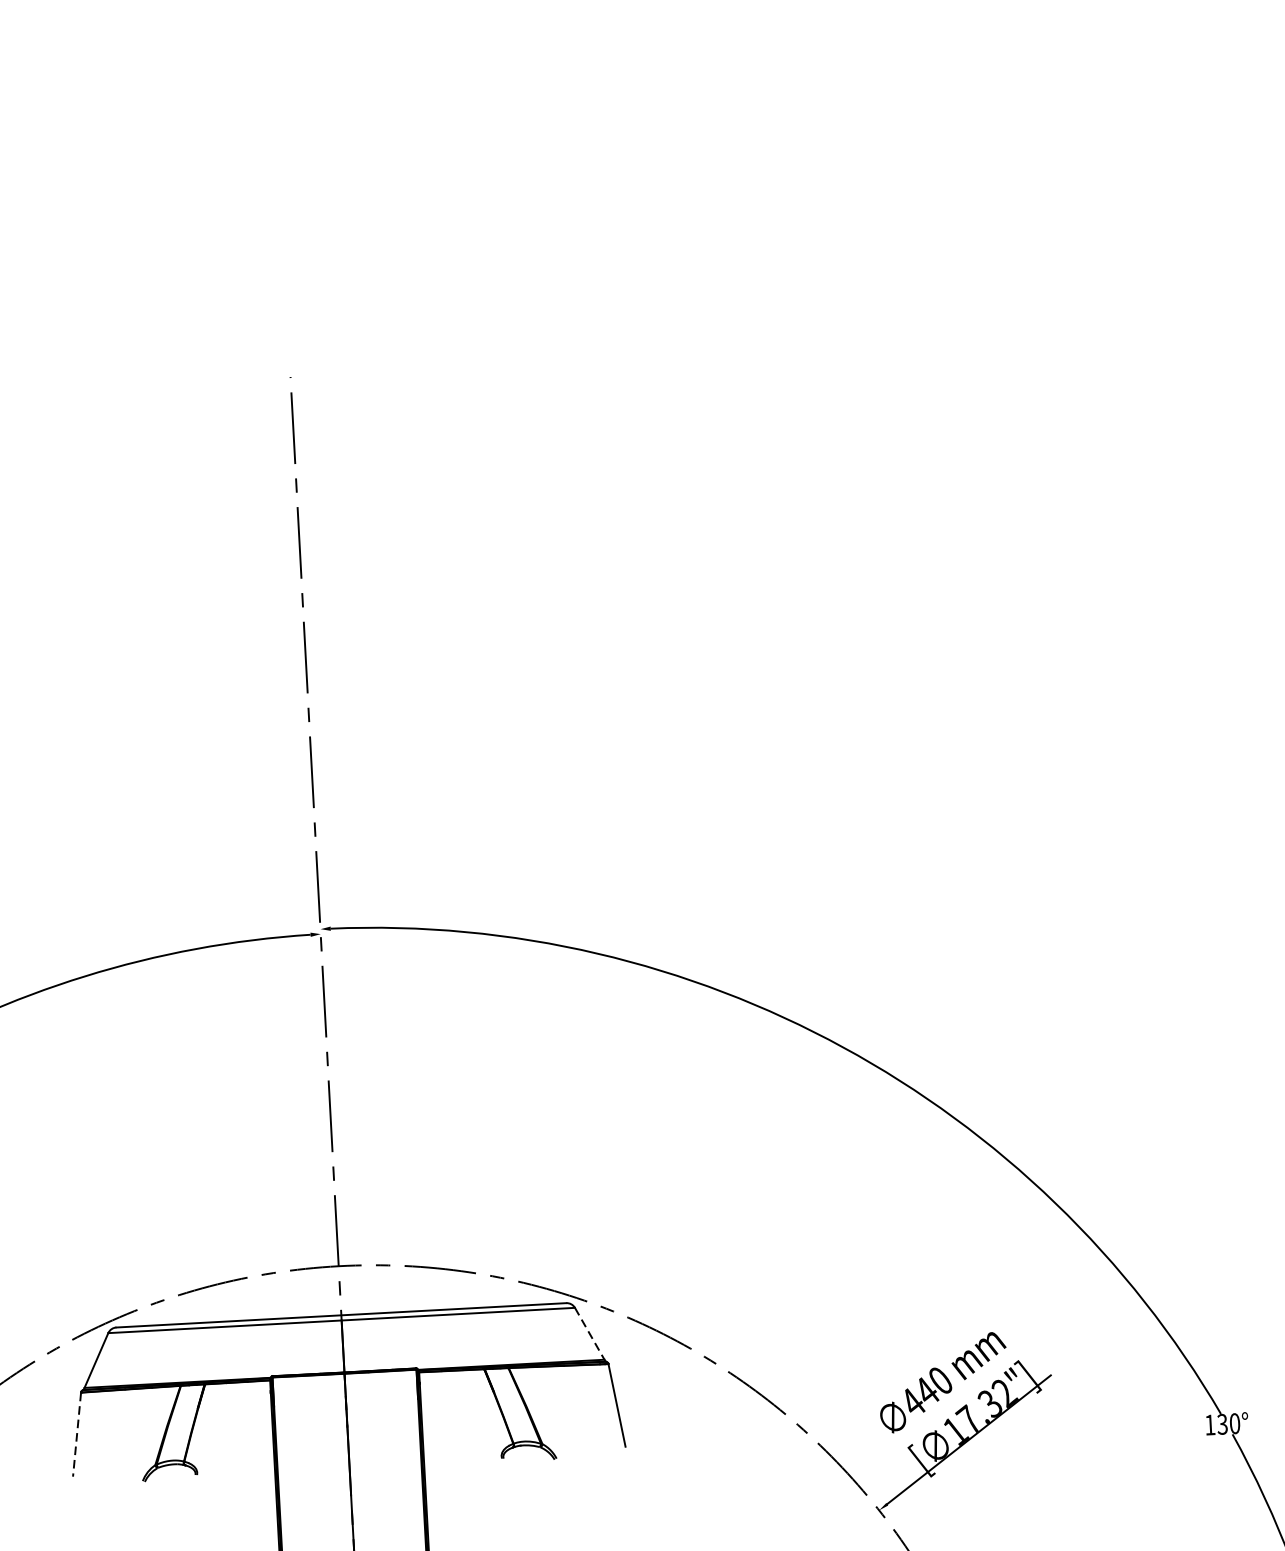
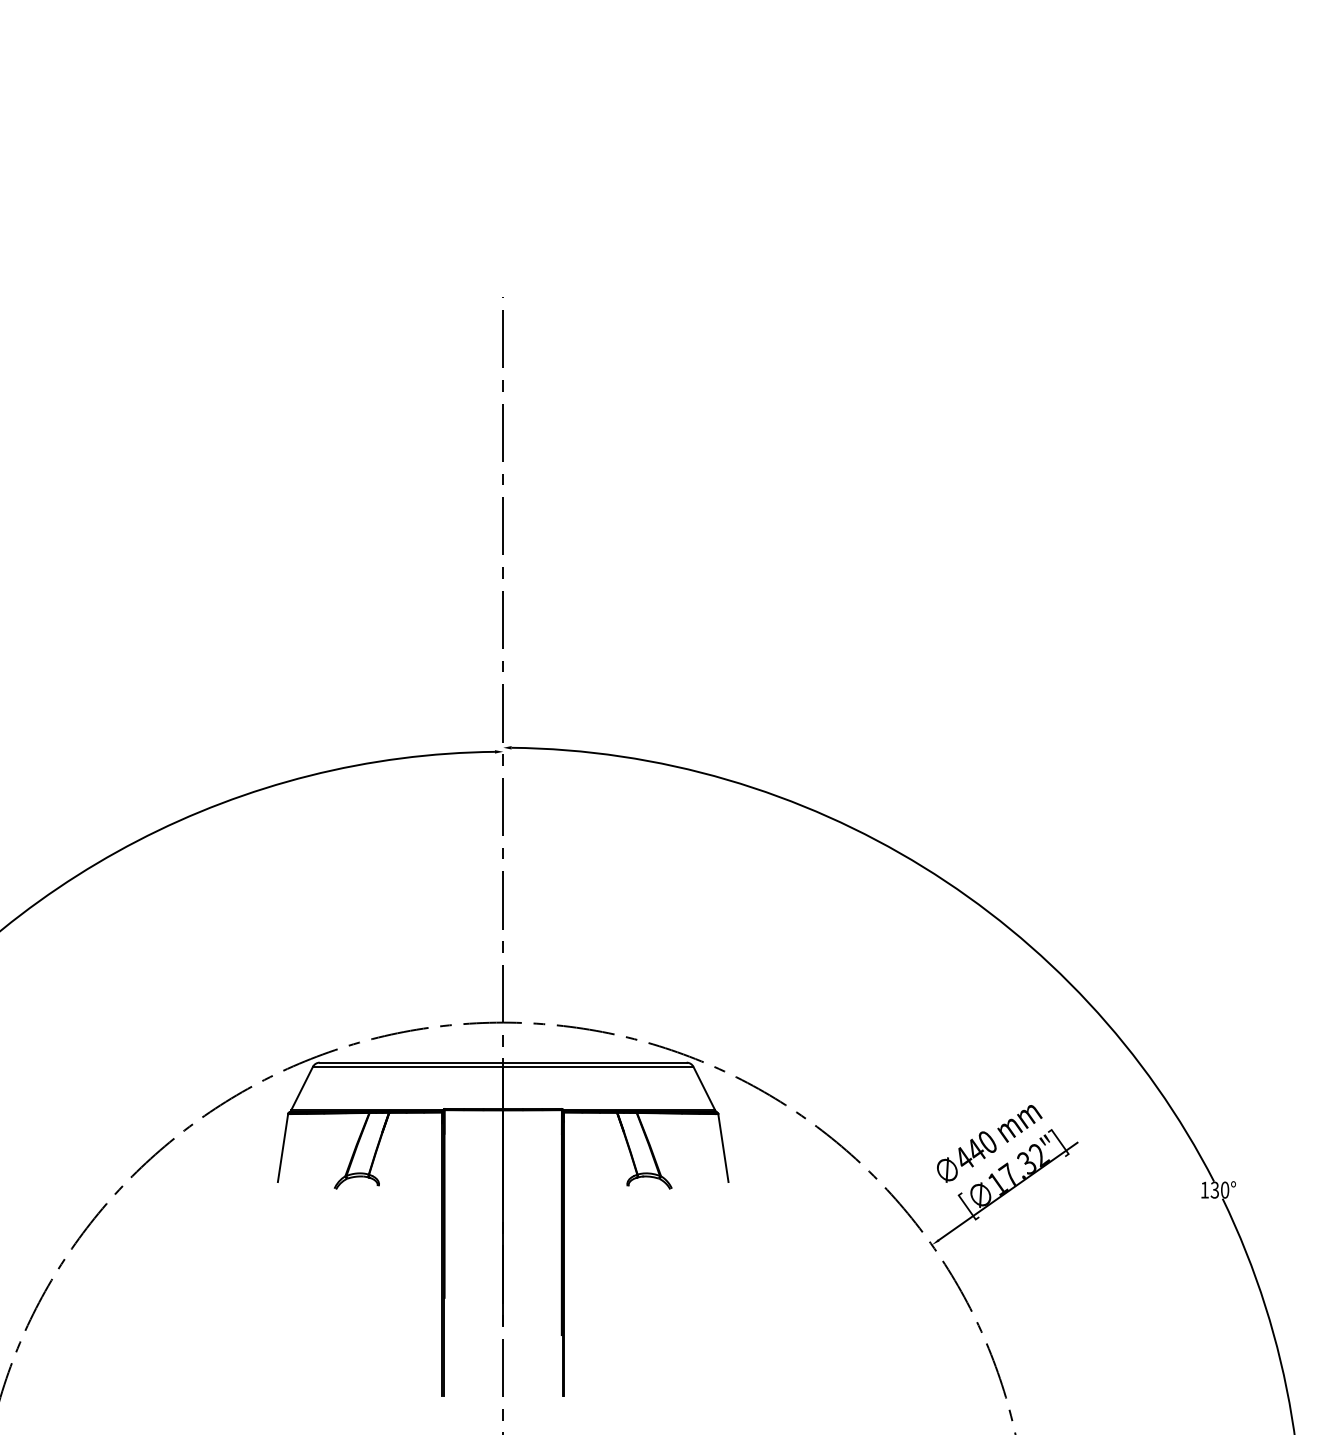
line: (589, 1334) -> (704, 1089), dashed -> solid
line: (76, 1435) -> (282, 1148), dashed -> solid

